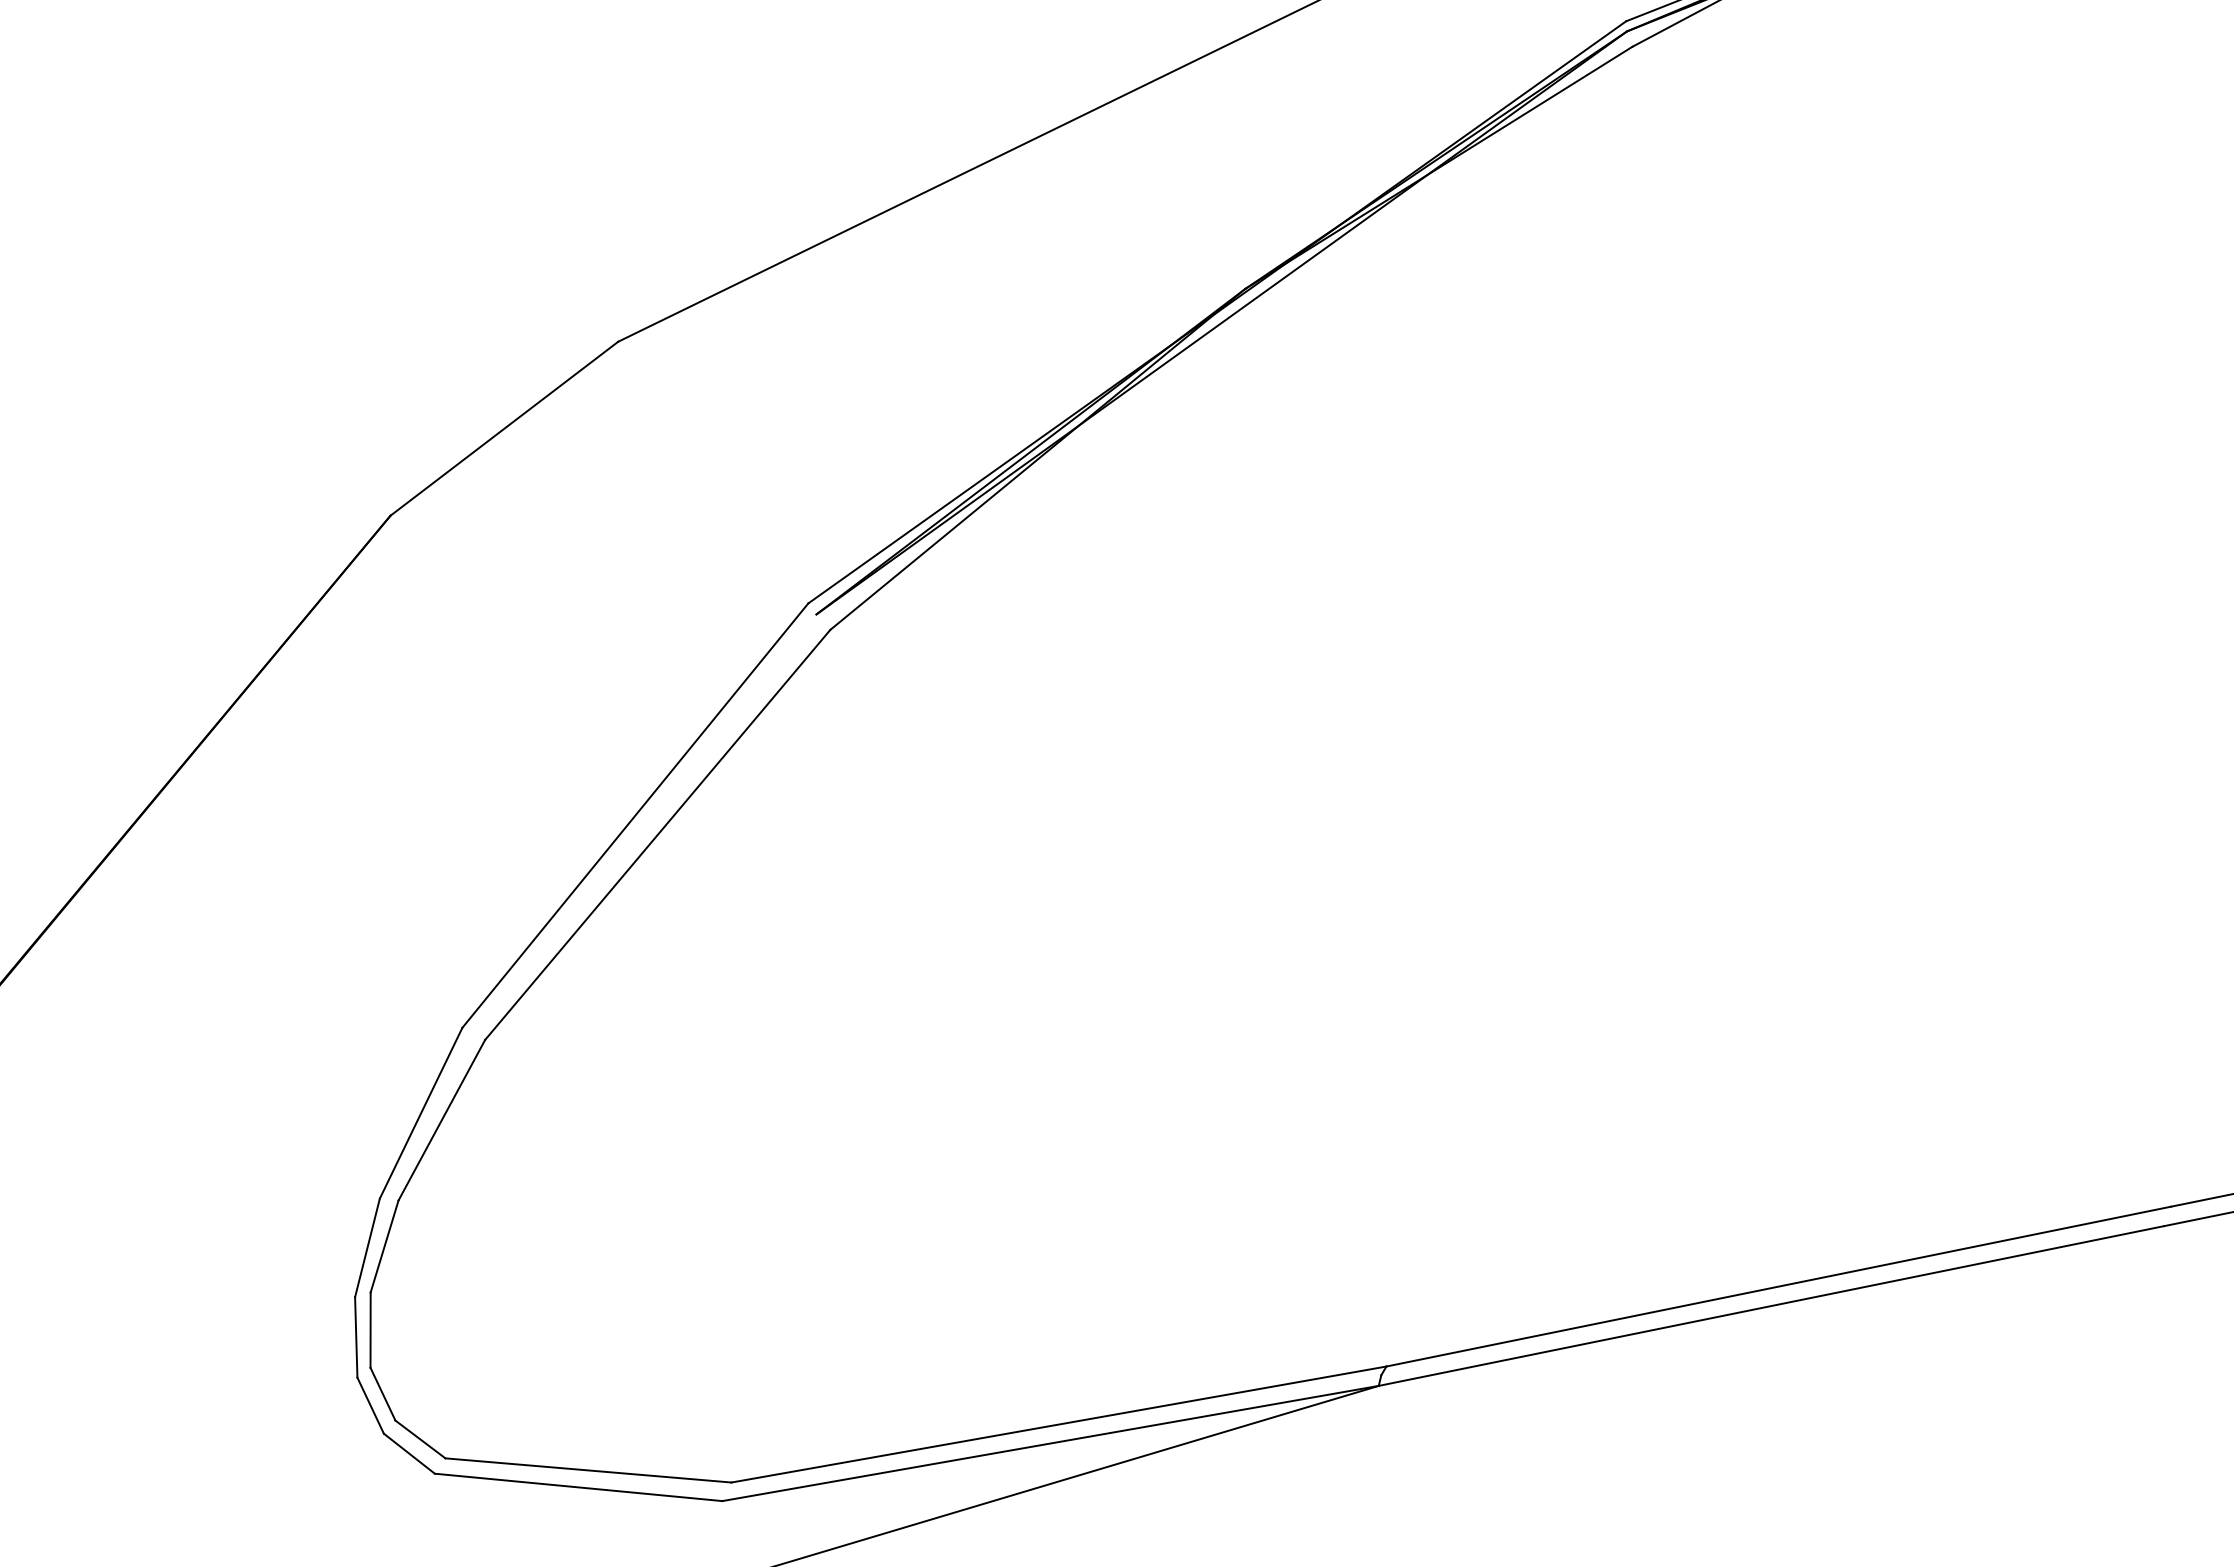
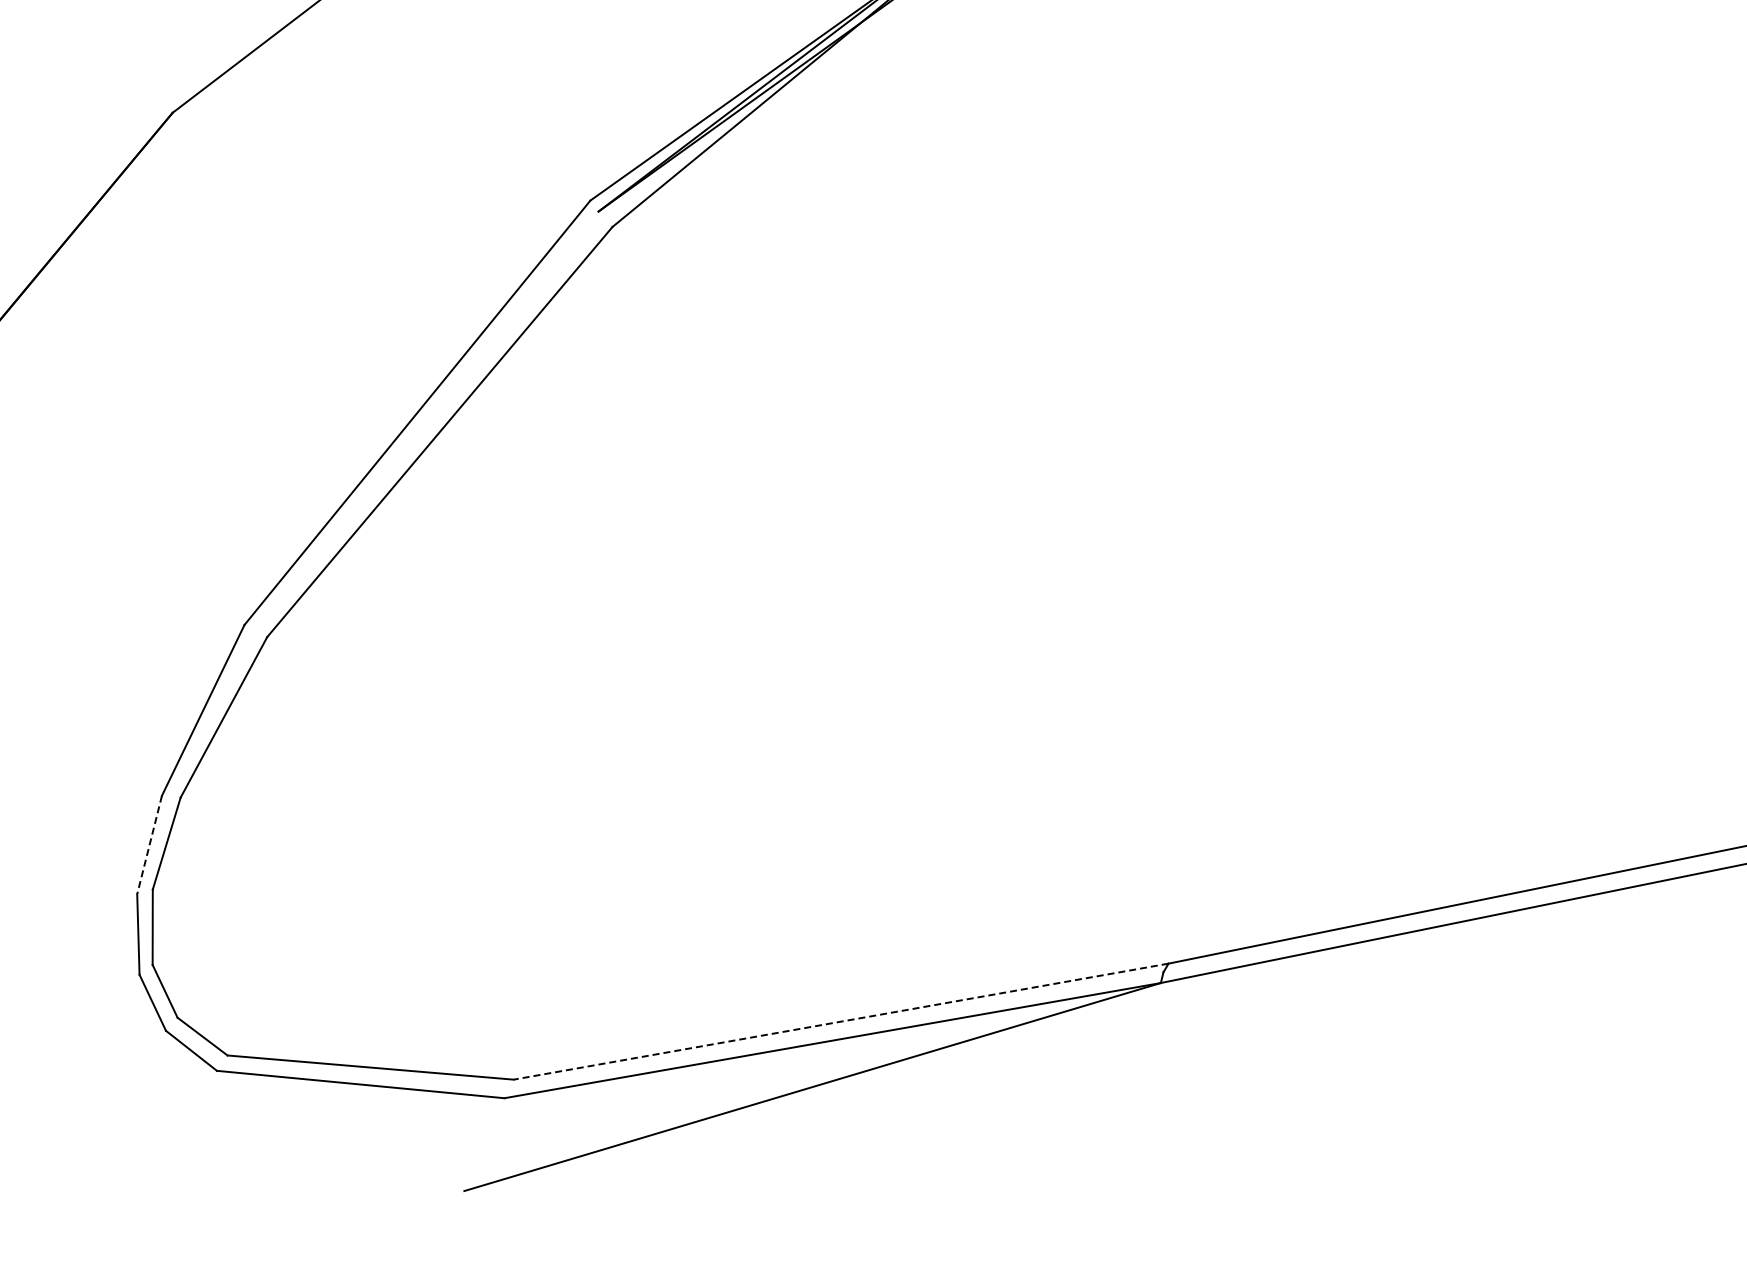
line: (367, 1247) -> (149, 844), solid -> dashed
line: (1059, 1424) -> (841, 1021), solid -> dashed

